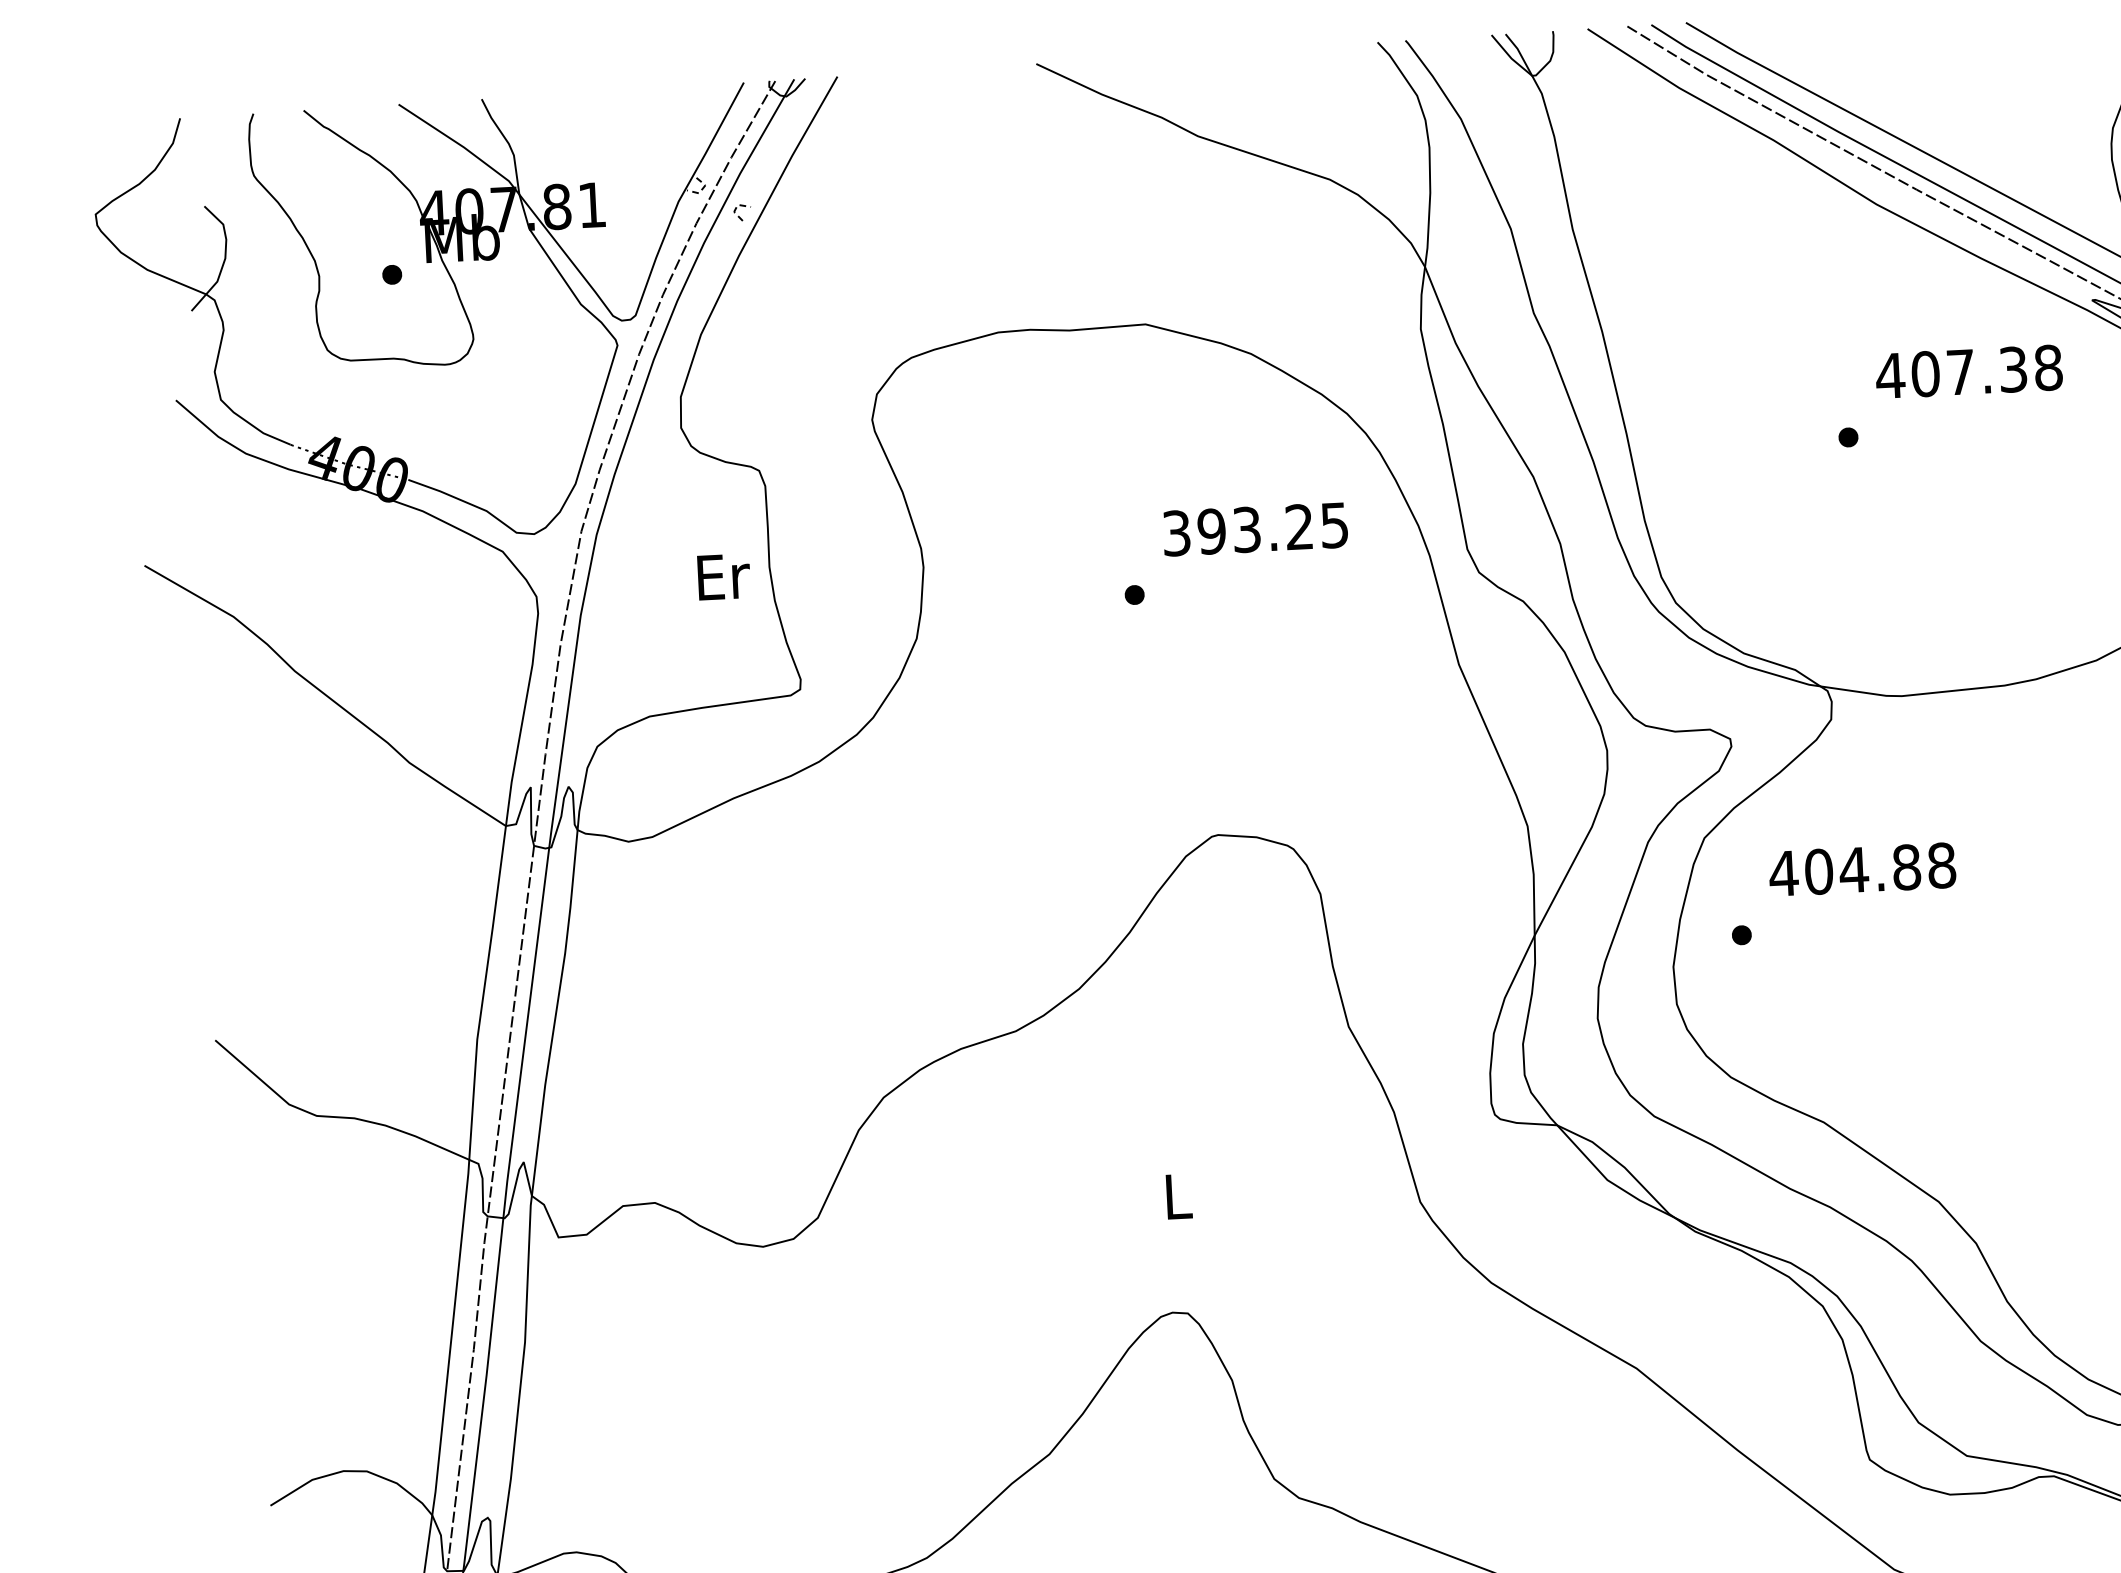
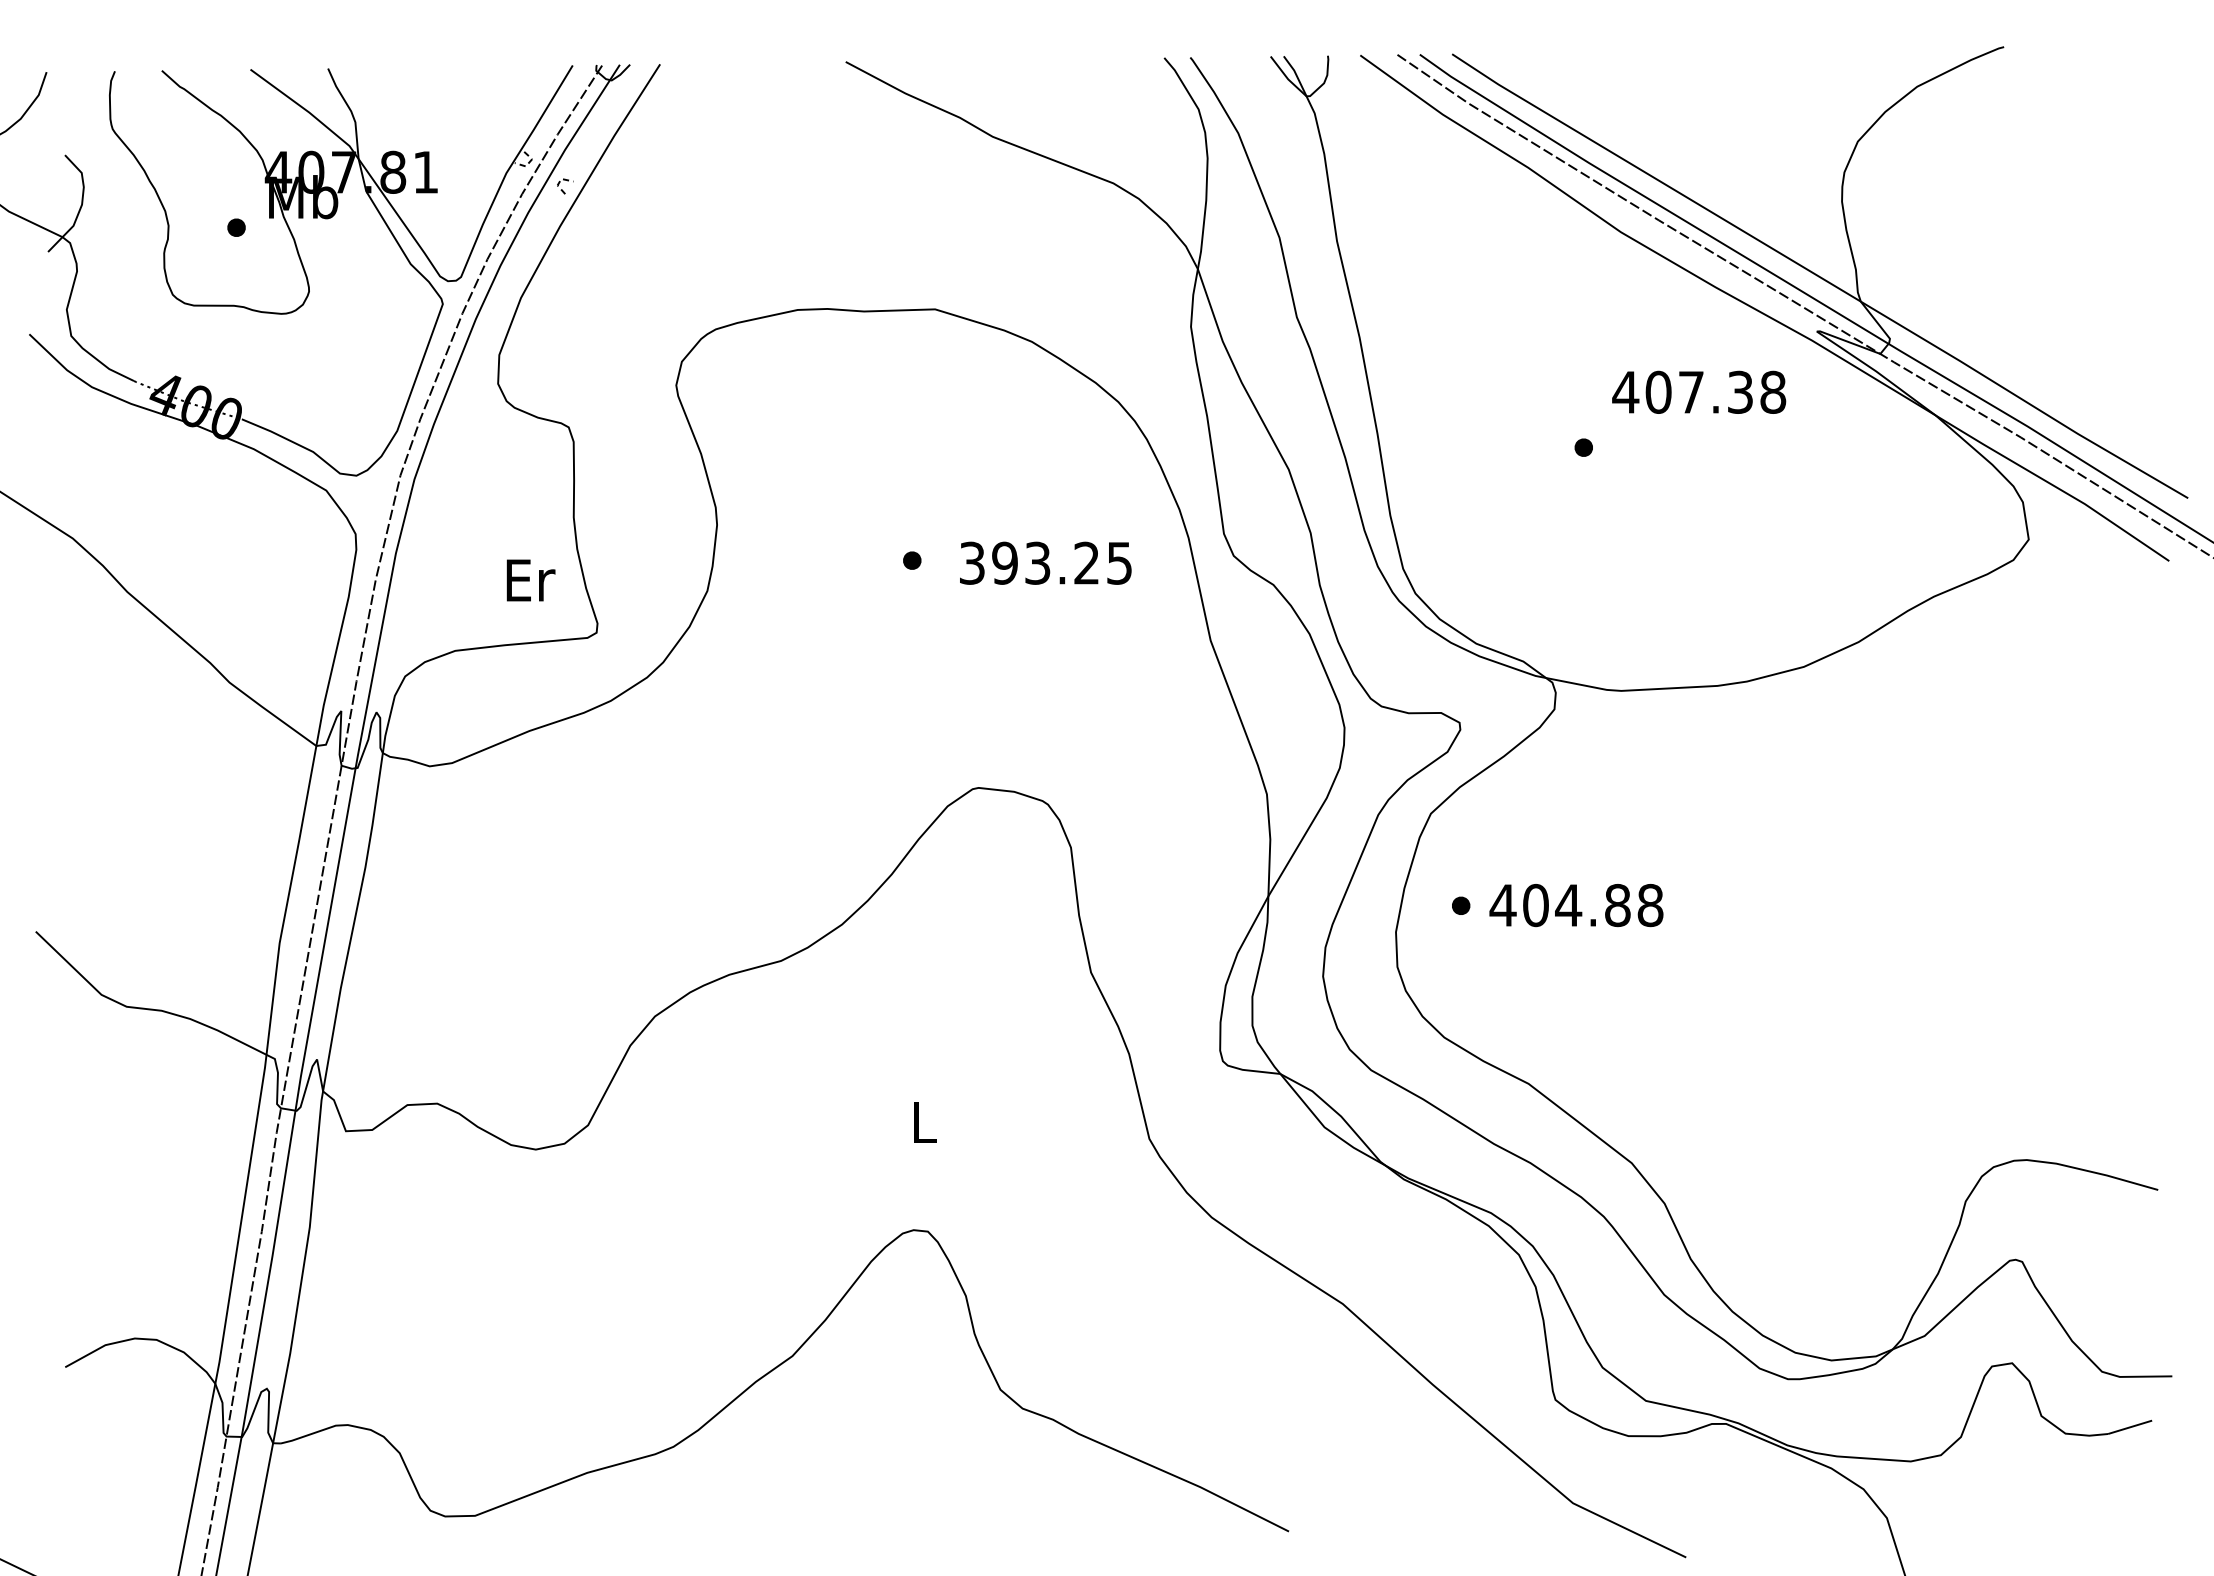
text: (1255, 528) -> (1045, 562), moved
text: (723, 576) -> (530, 580), moved
text: (1862, 869) -> (1576, 905), moved

